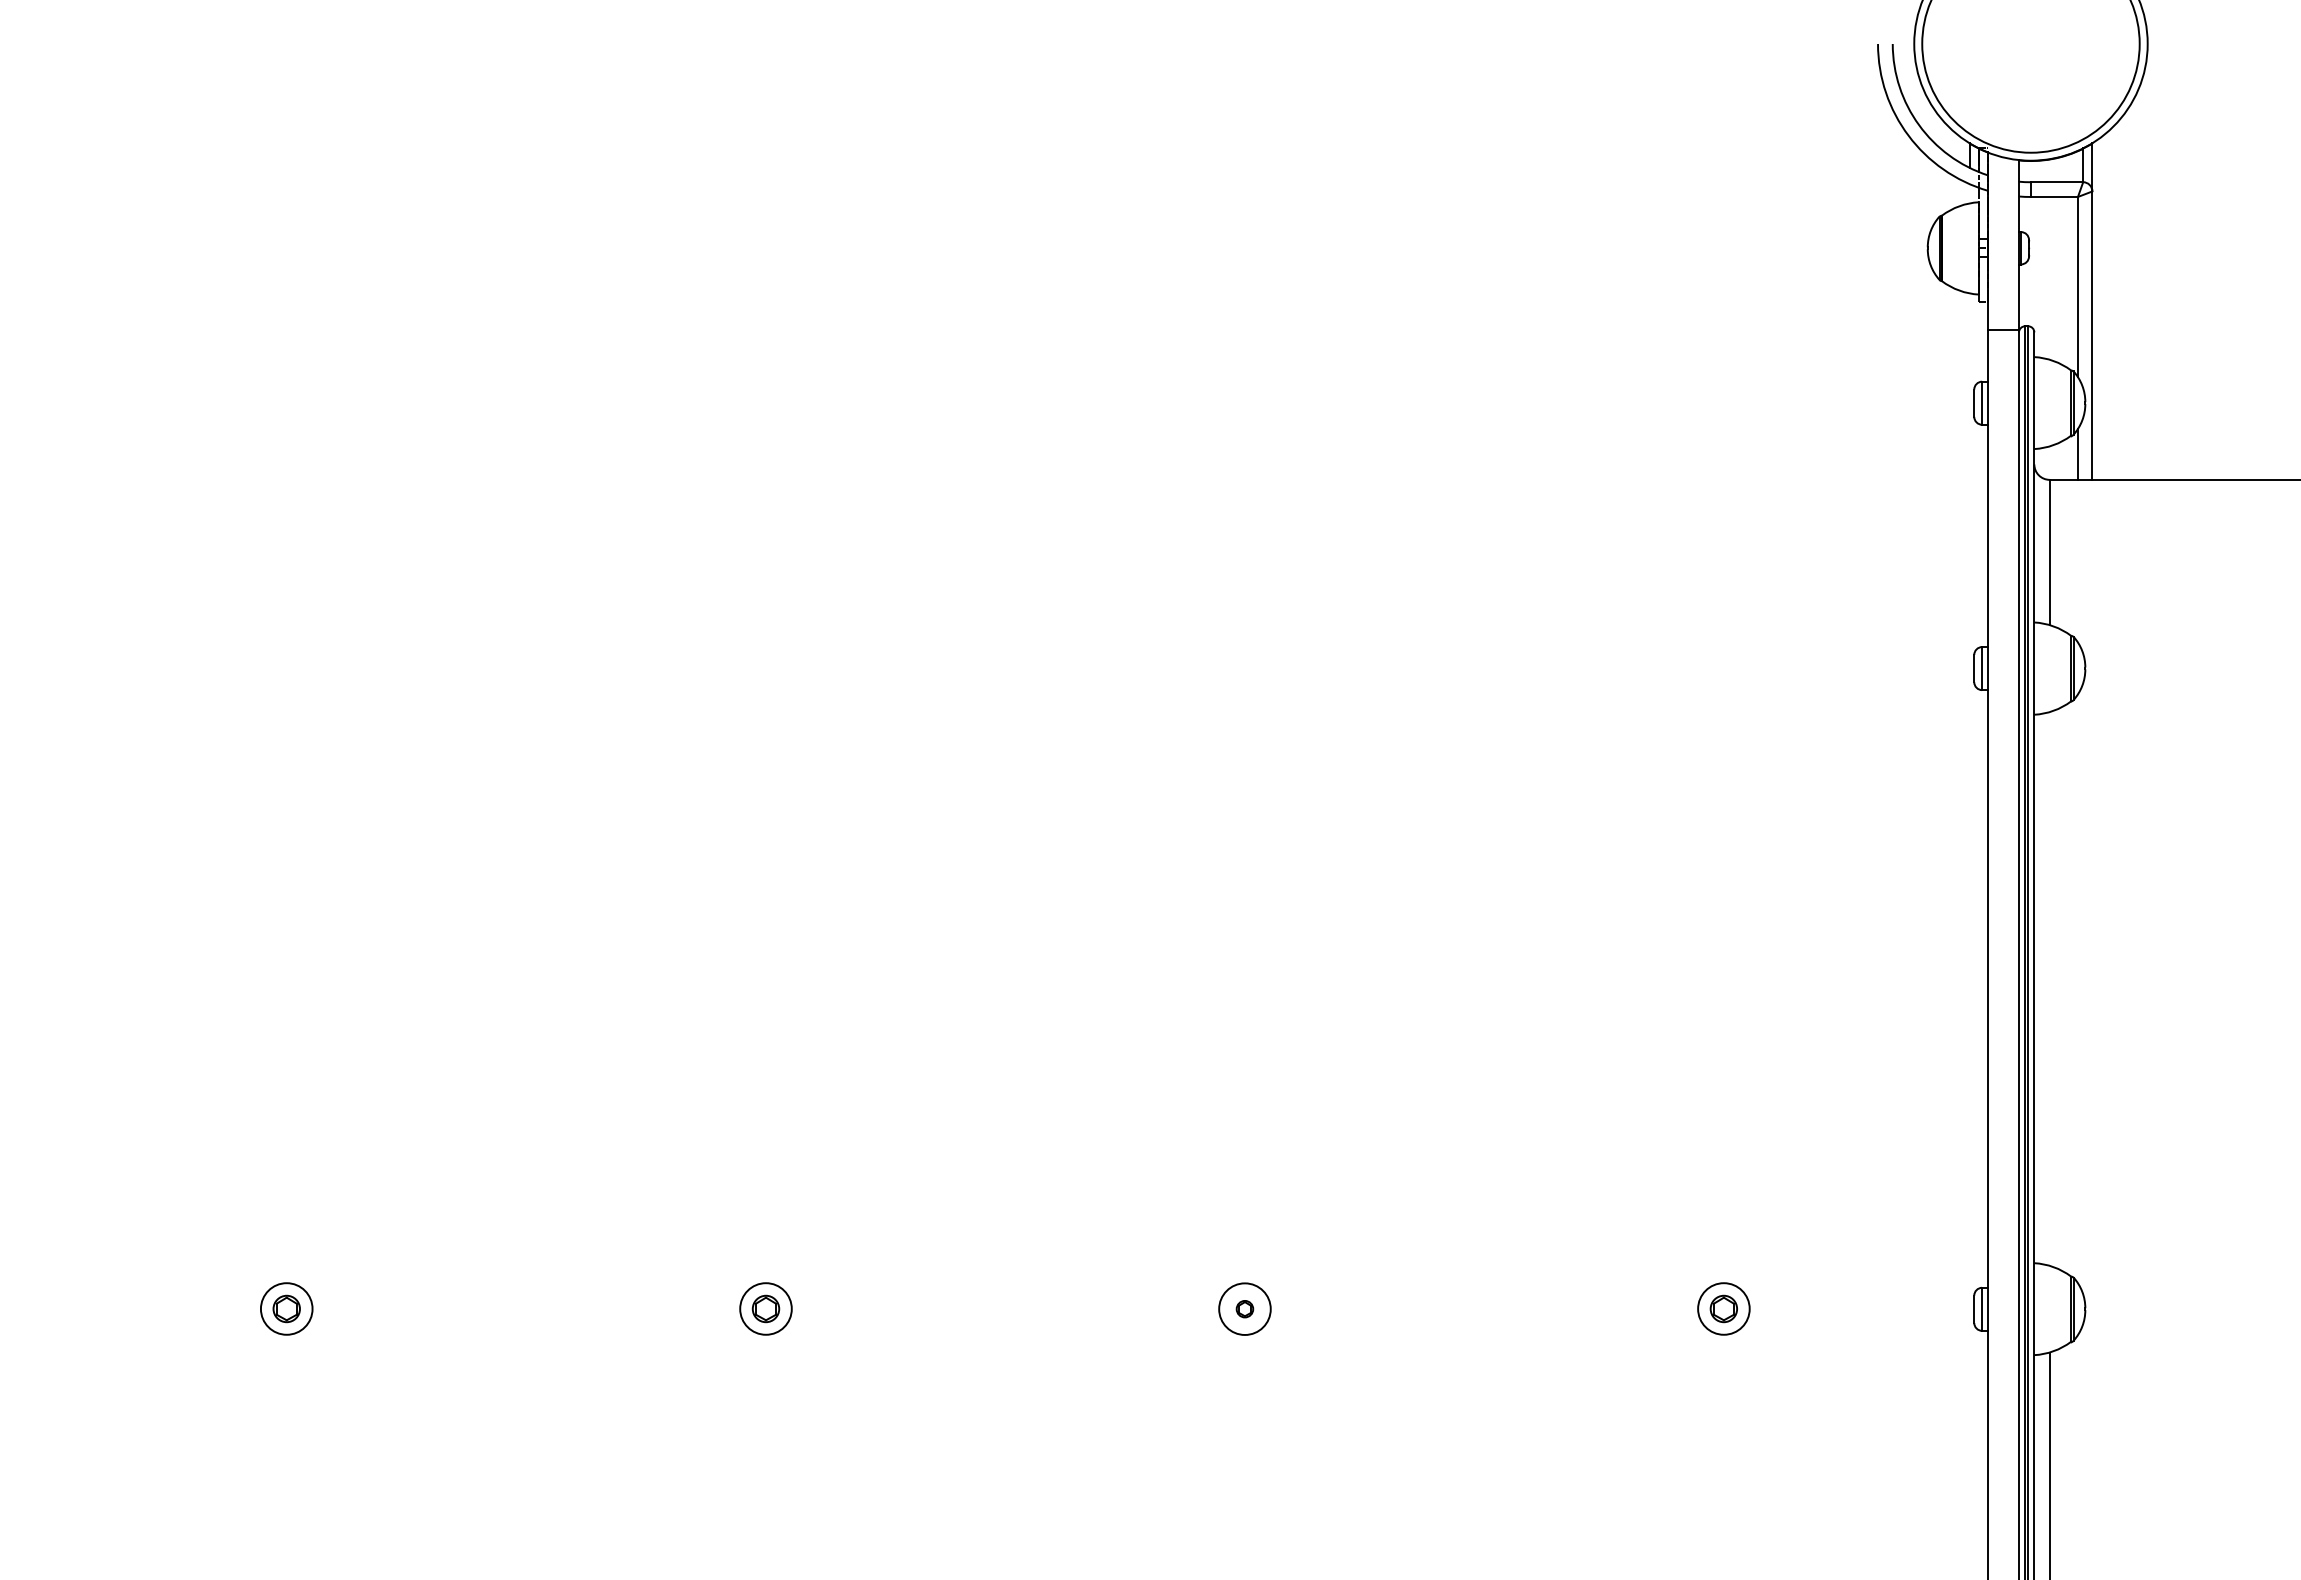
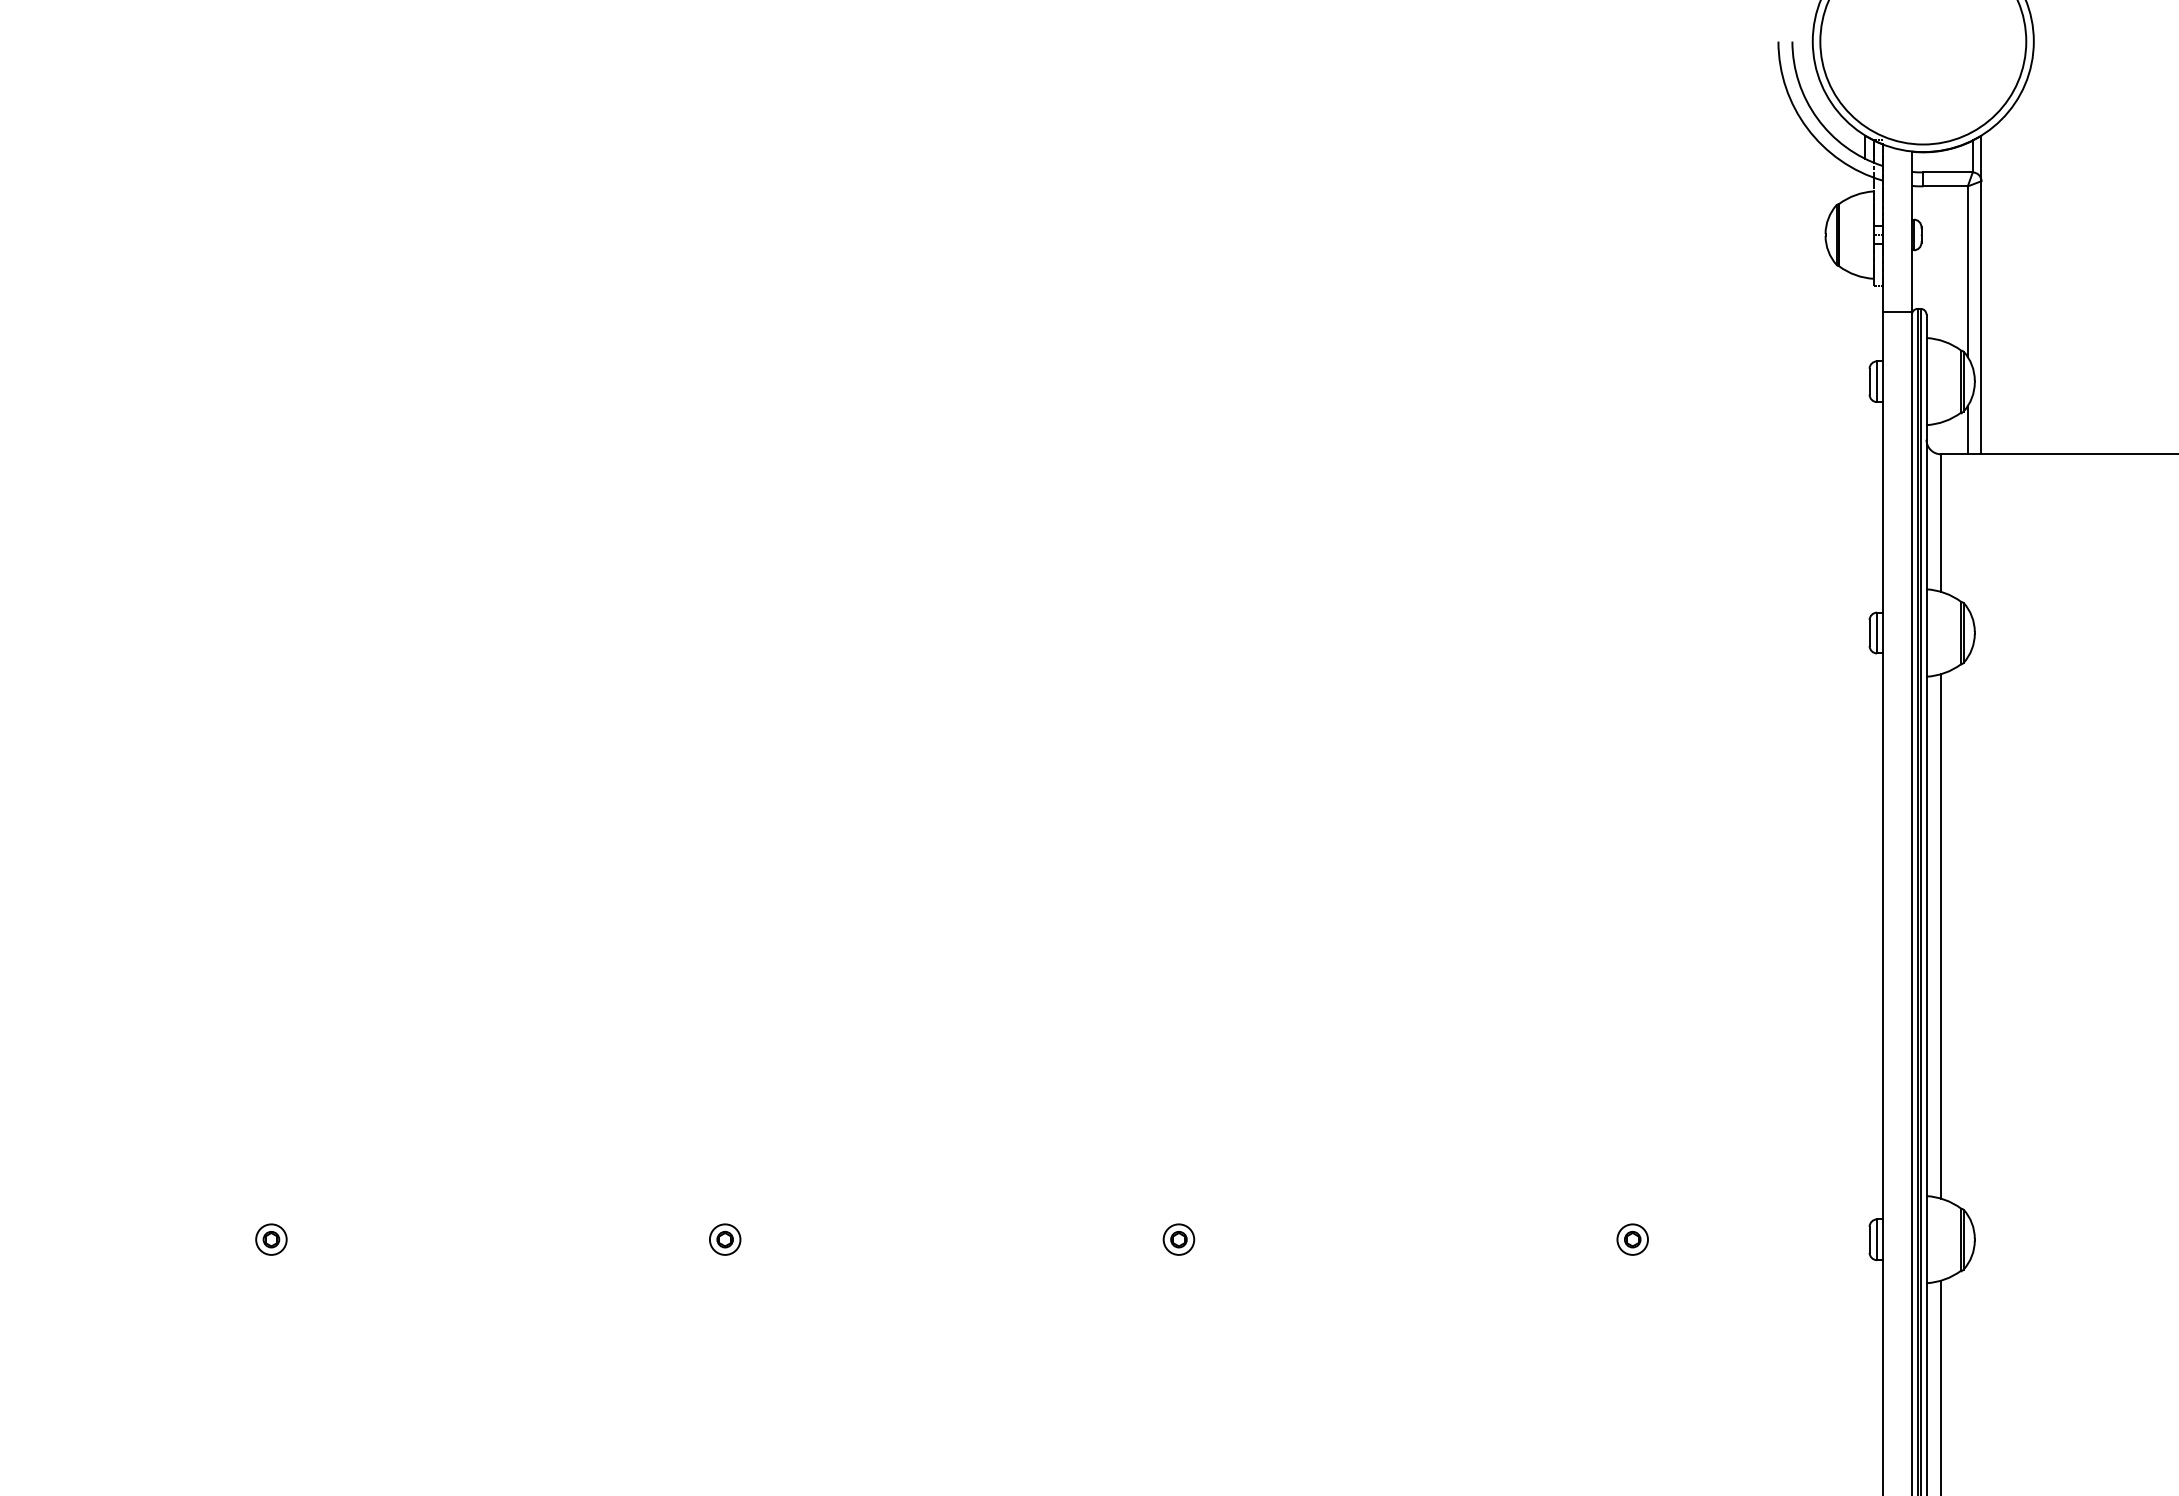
line: (2049, 988) -> (1940, 935), added
part: (286, 1309) -> (271, 1239), size x0.62
part: (765, 1309) -> (724, 1239), size x0.62
circle: (1244, 1309) -> (1178, 1239), size x0.62
part: (1724, 1309) -> (1633, 1239), size x0.62

